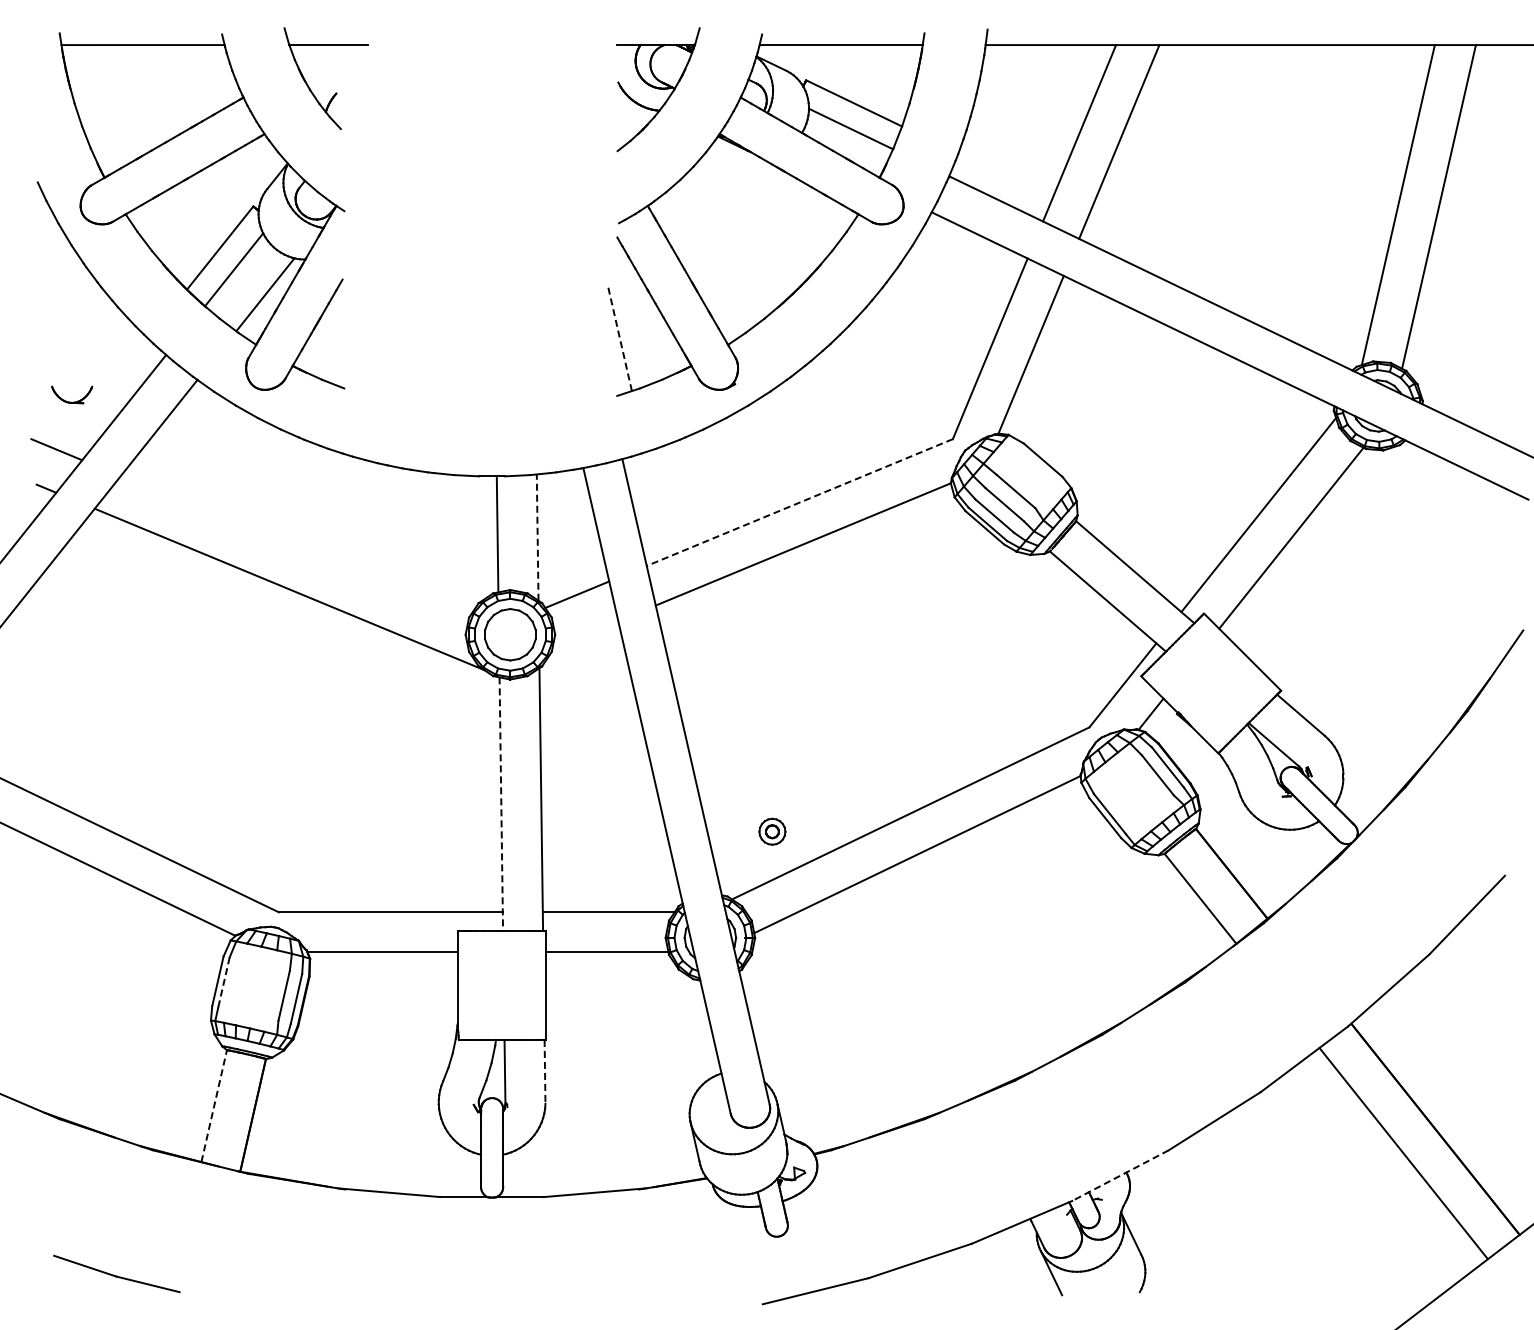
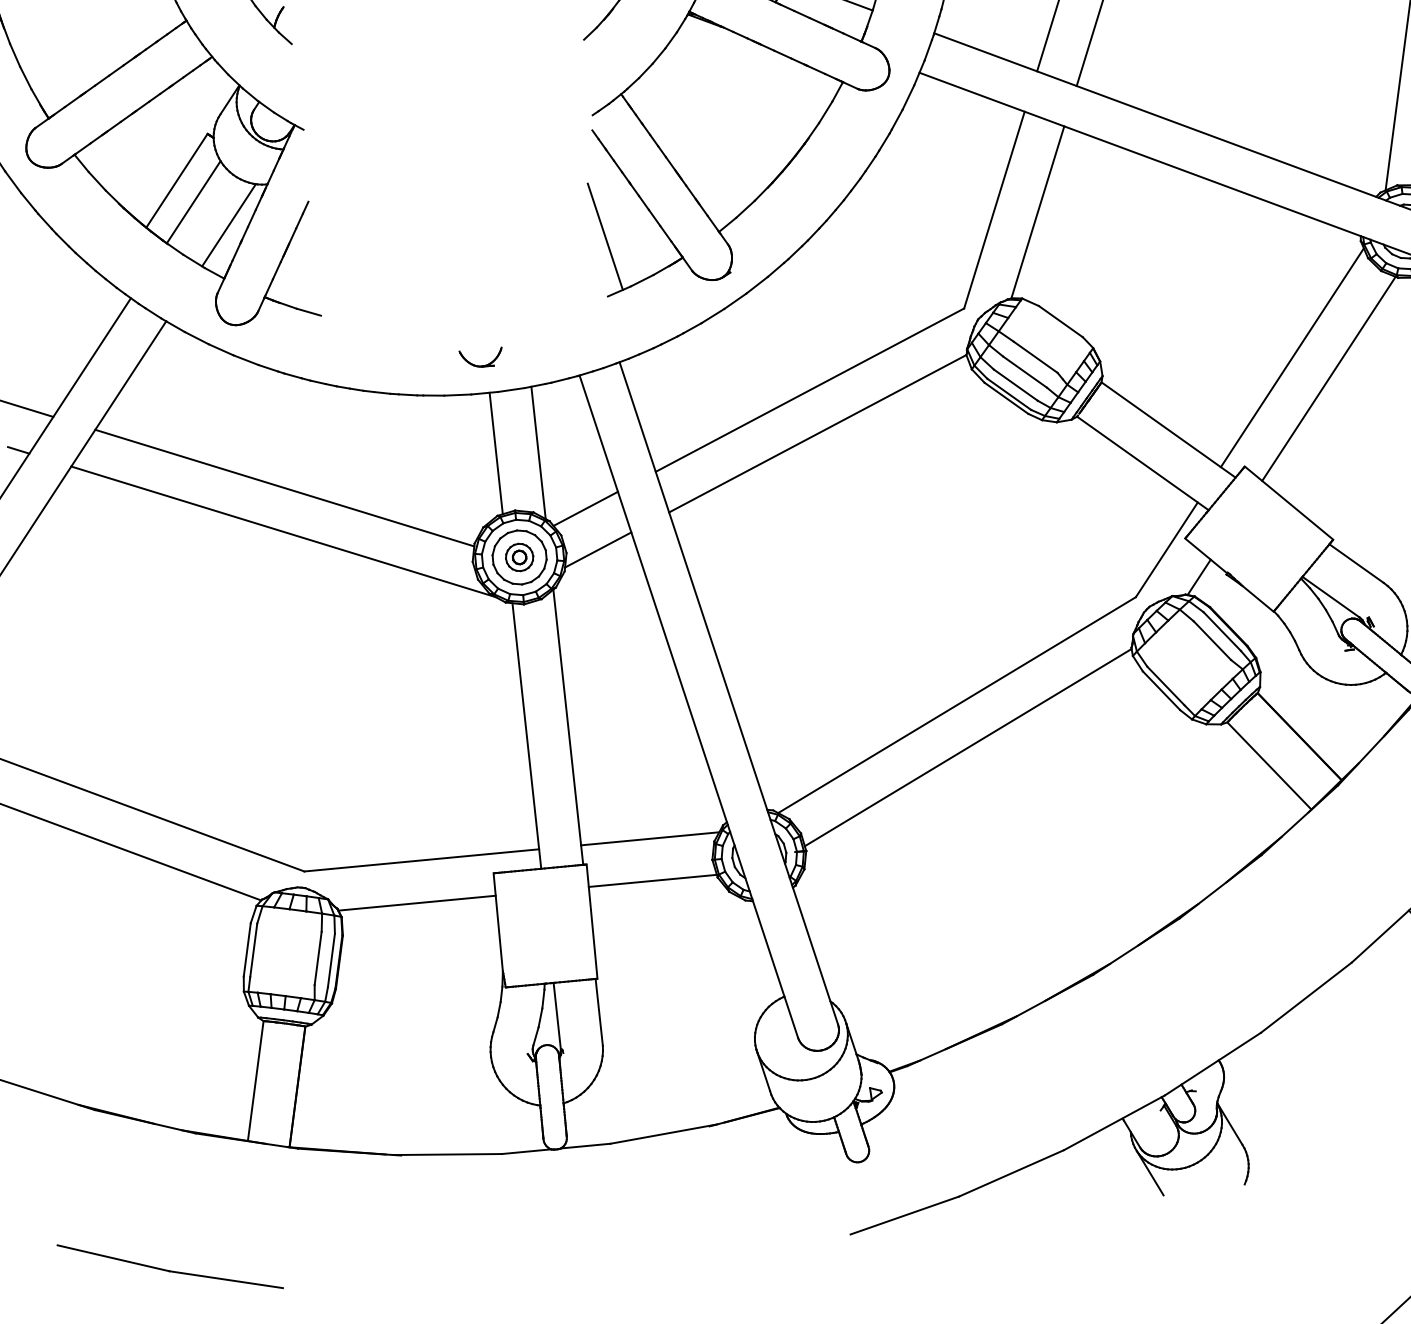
line: (620, 338) -> (605, 235), dashed -> solid
part: (71, 401) -> (481, 365), moved
line: (799, 502) -> (809, 390), dashed -> solid
line: (537, 537) -> (538, 452), dashed -> solid
line: (294, 548) -> (284, 488), added
line: (585, 634) -> (598, 549), added
line: (501, 804) -> (527, 736), dashed -> solid
part: (772, 831) -> (519, 557), moved
line: (224, 982) -> (254, 950), dashed -> solid
line: (545, 1071) -> (599, 1011), dashed -> solid
line: (214, 1105) -> (255, 1080), dashed -> solid
line: (1120, 1175) -> (1212, 1063), dashed -> solid
part: (116, 1273) -> (169, 1266), size x1.67

